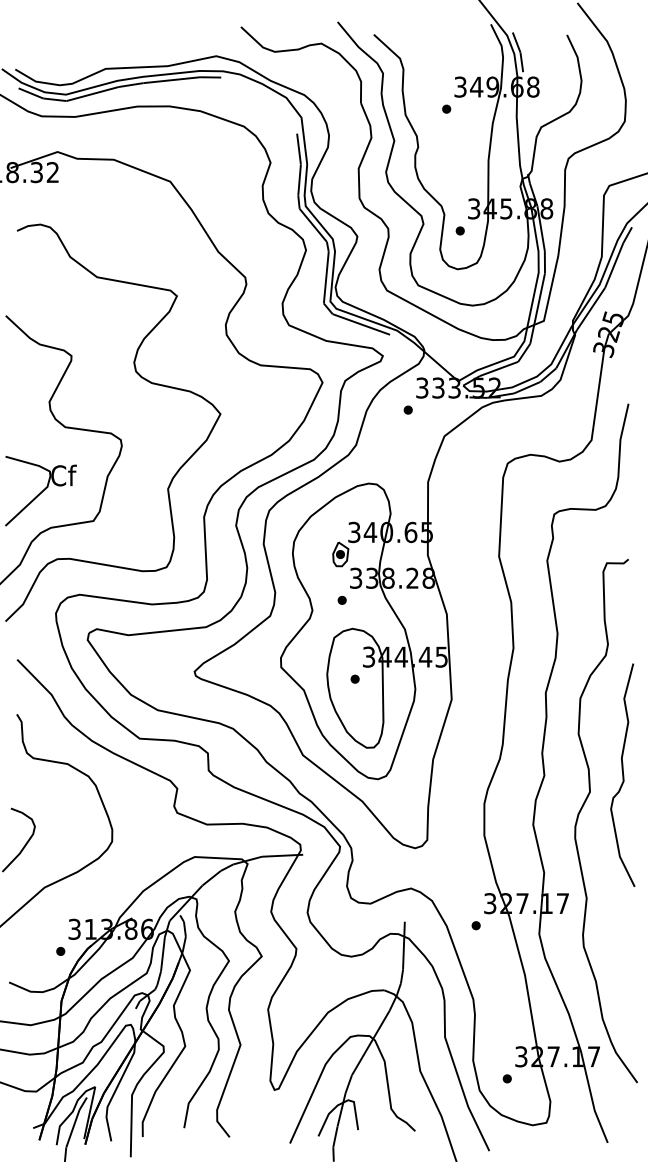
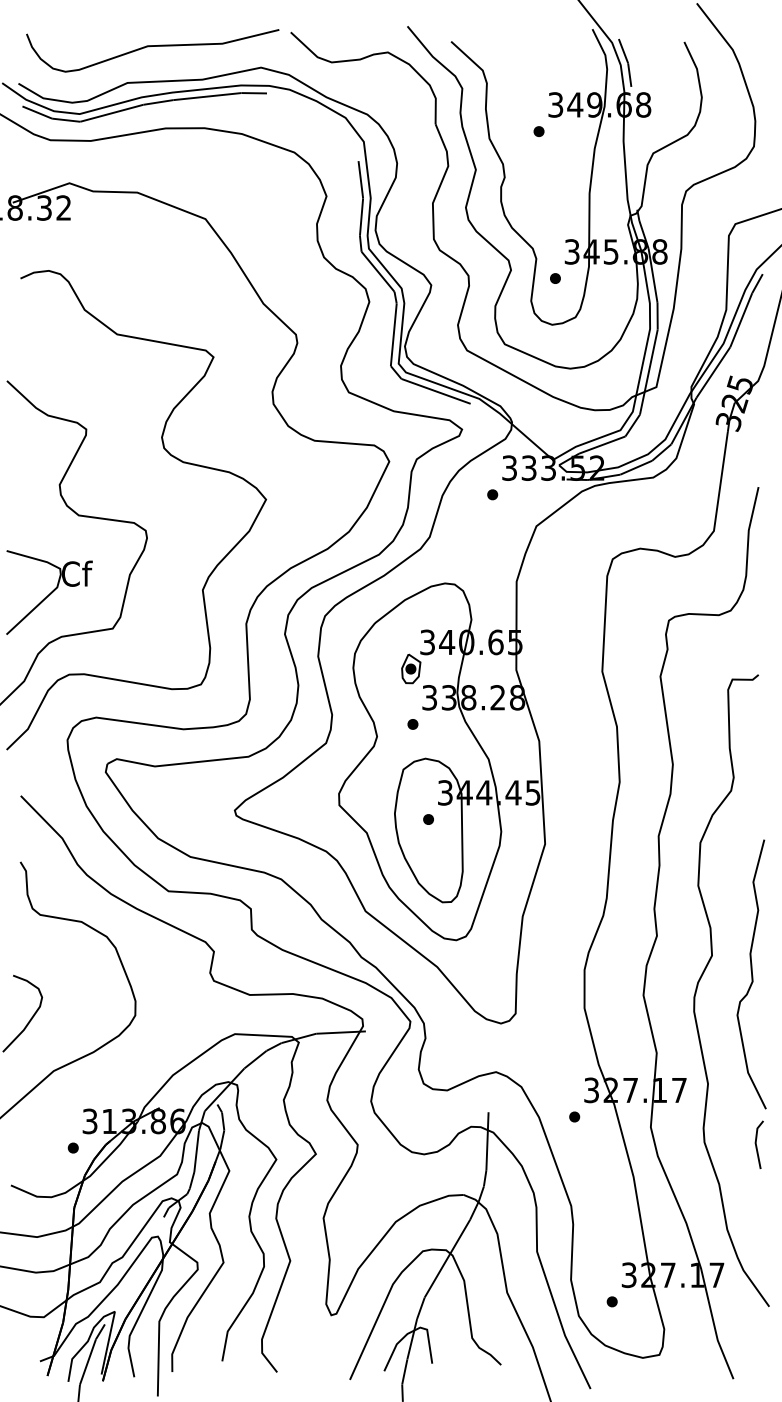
curve: (126, 38) -> (152, 46), added
curve: (622, 775) -> (751, 974), moved
line: (626, 948) -> (756, 1144), added

